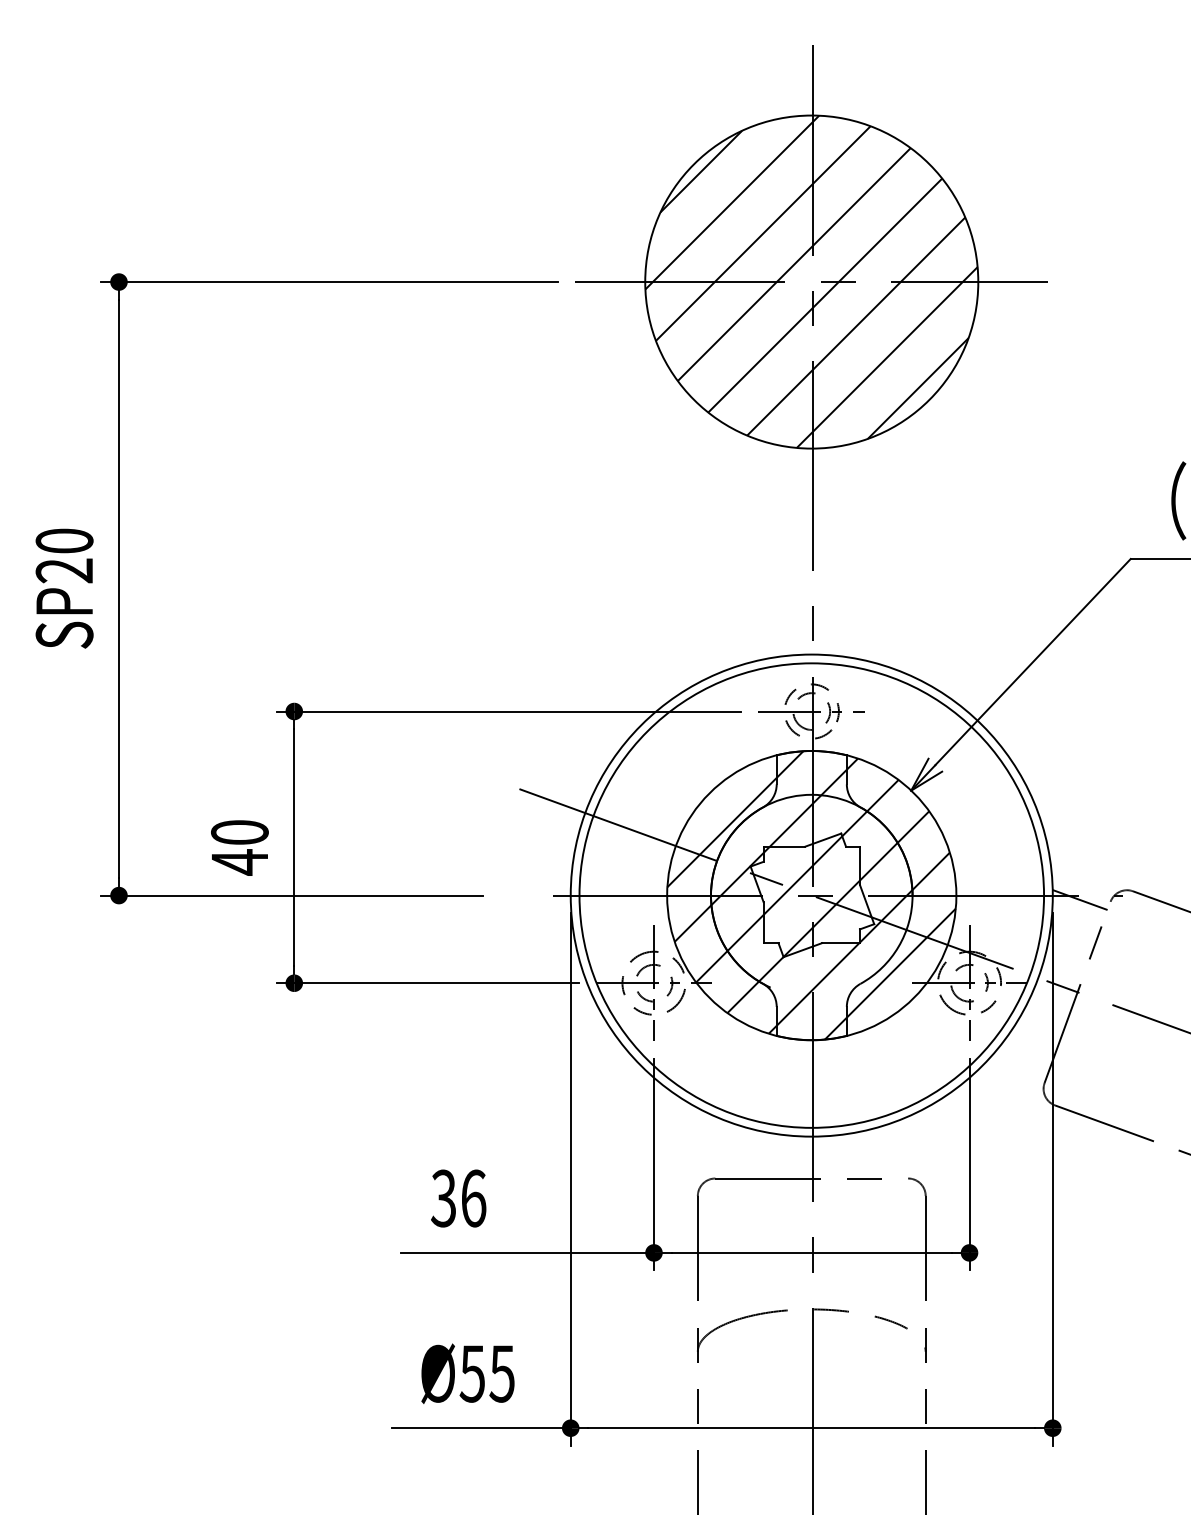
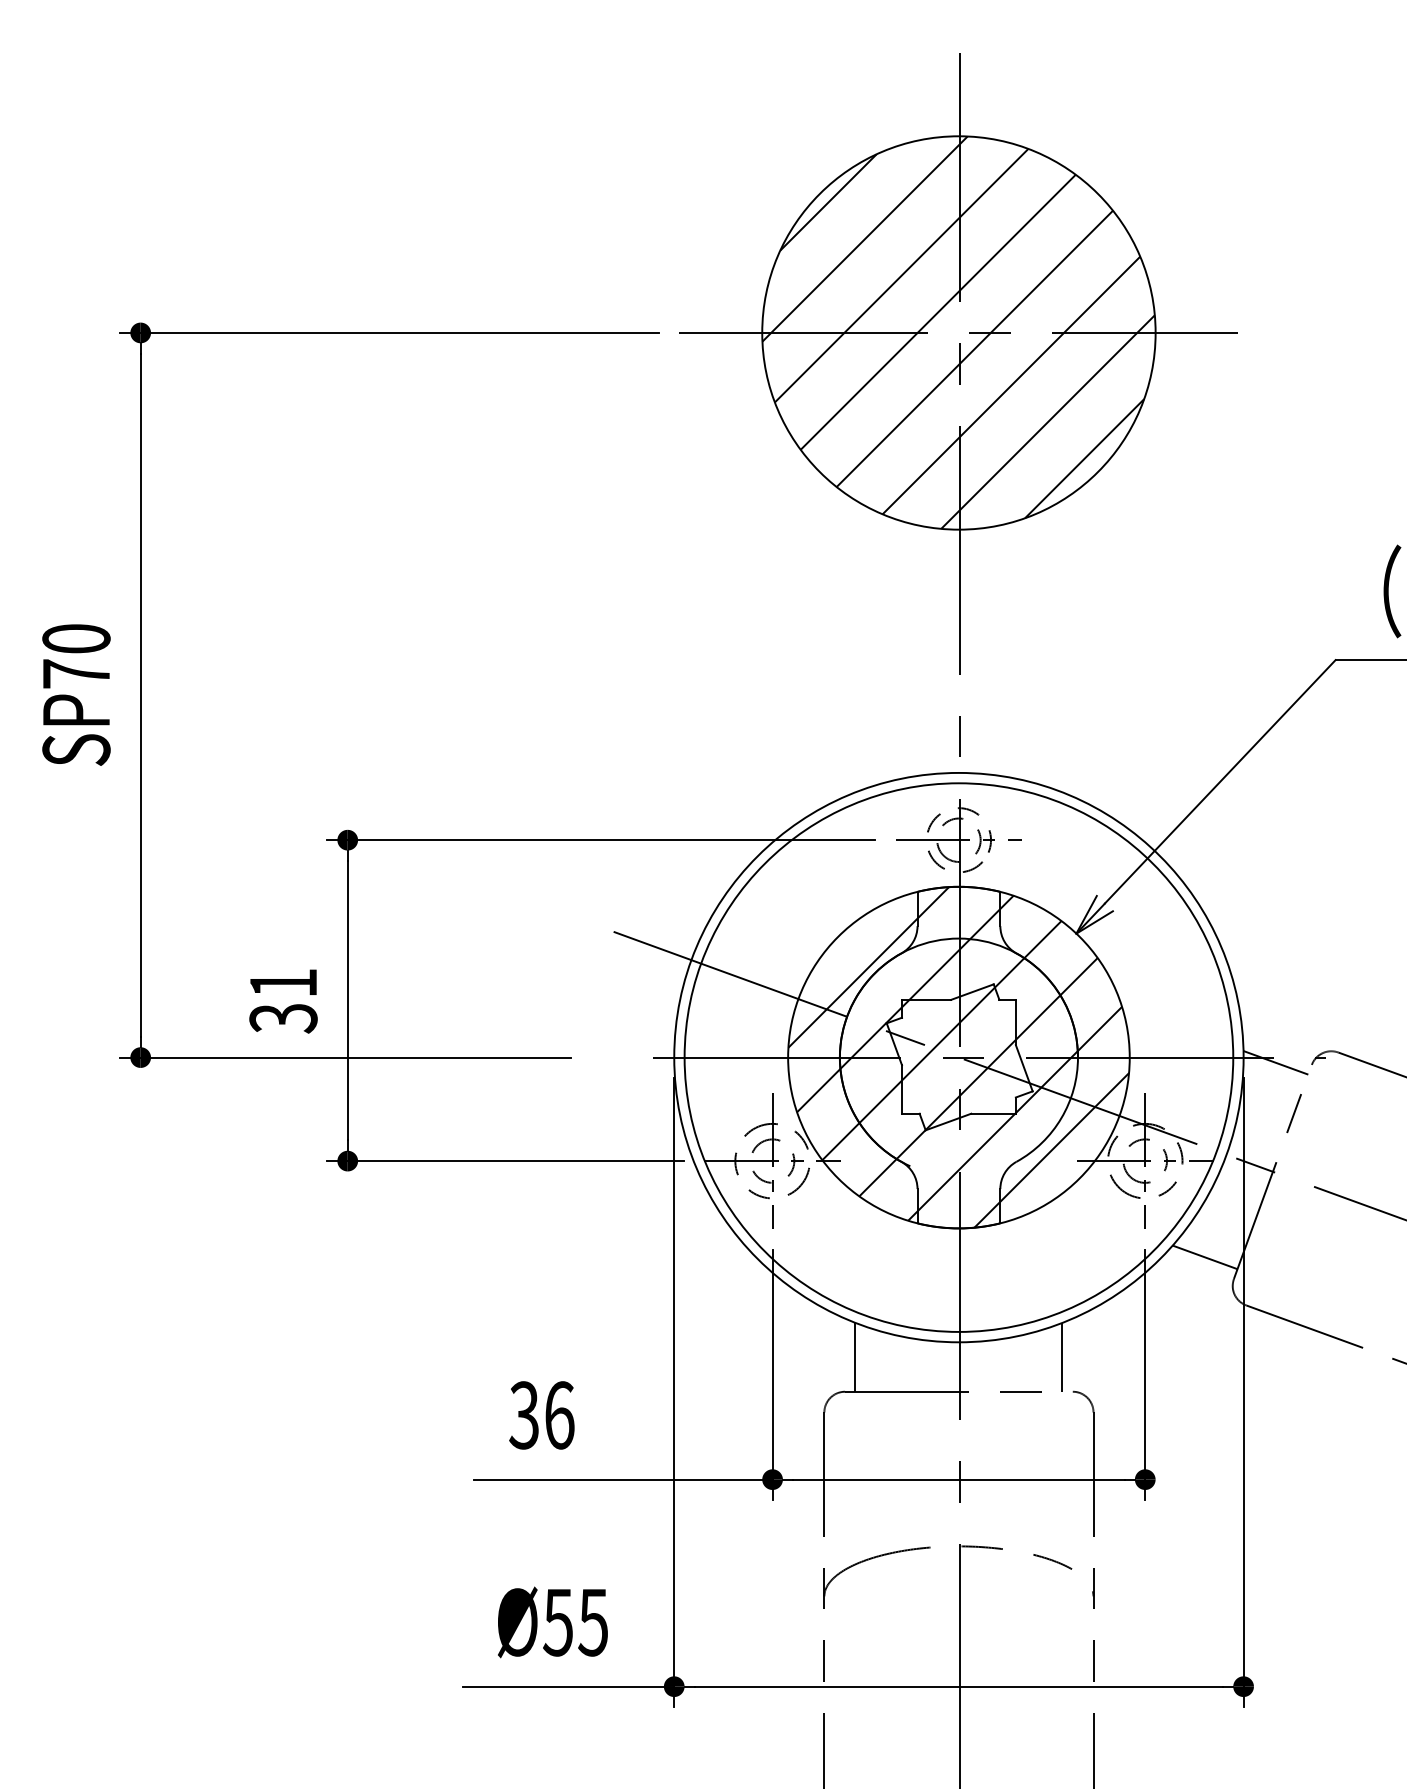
text: (63, 570) -> (75, 673), SP20 -> SP70
text: (239, 847) -> (283, 1000), 40 -> 31
line: (1019, 1064) -> (1204, 1257), added
line: (724, 1149) -> (855, 1357), added
line: (899, 1149) -> (1062, 1357), added

